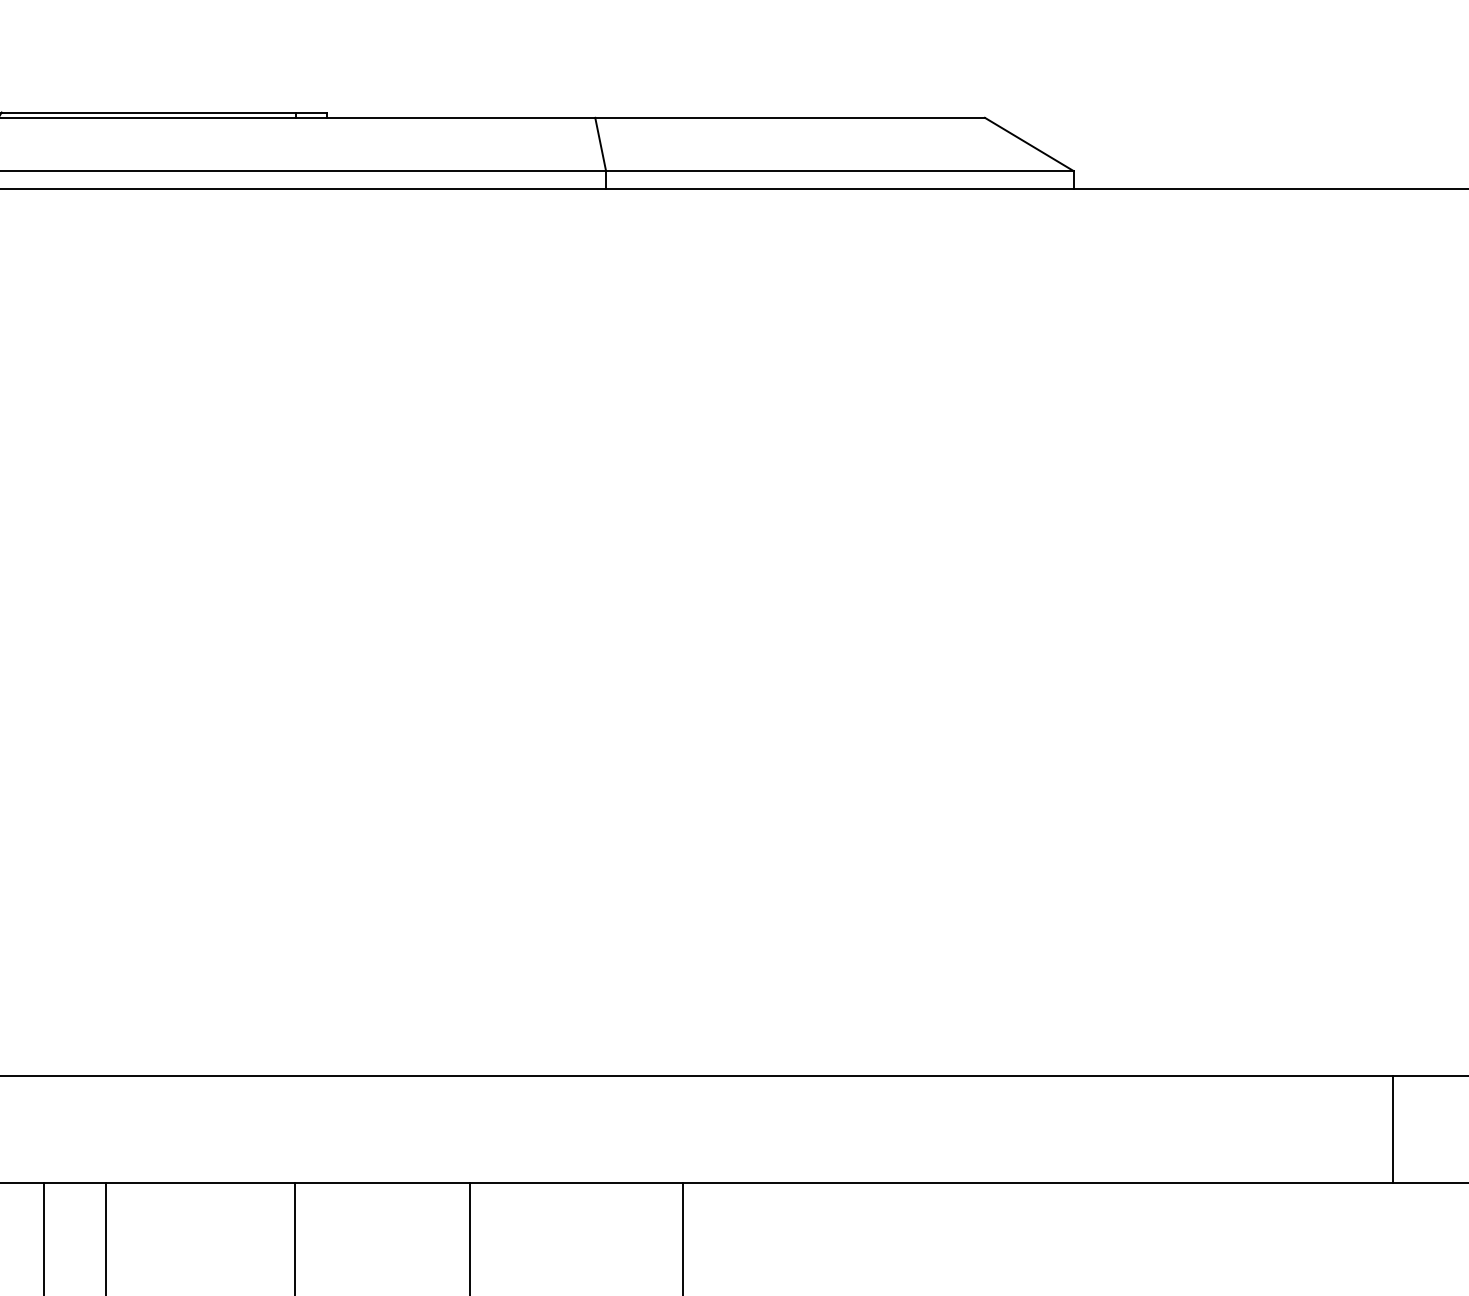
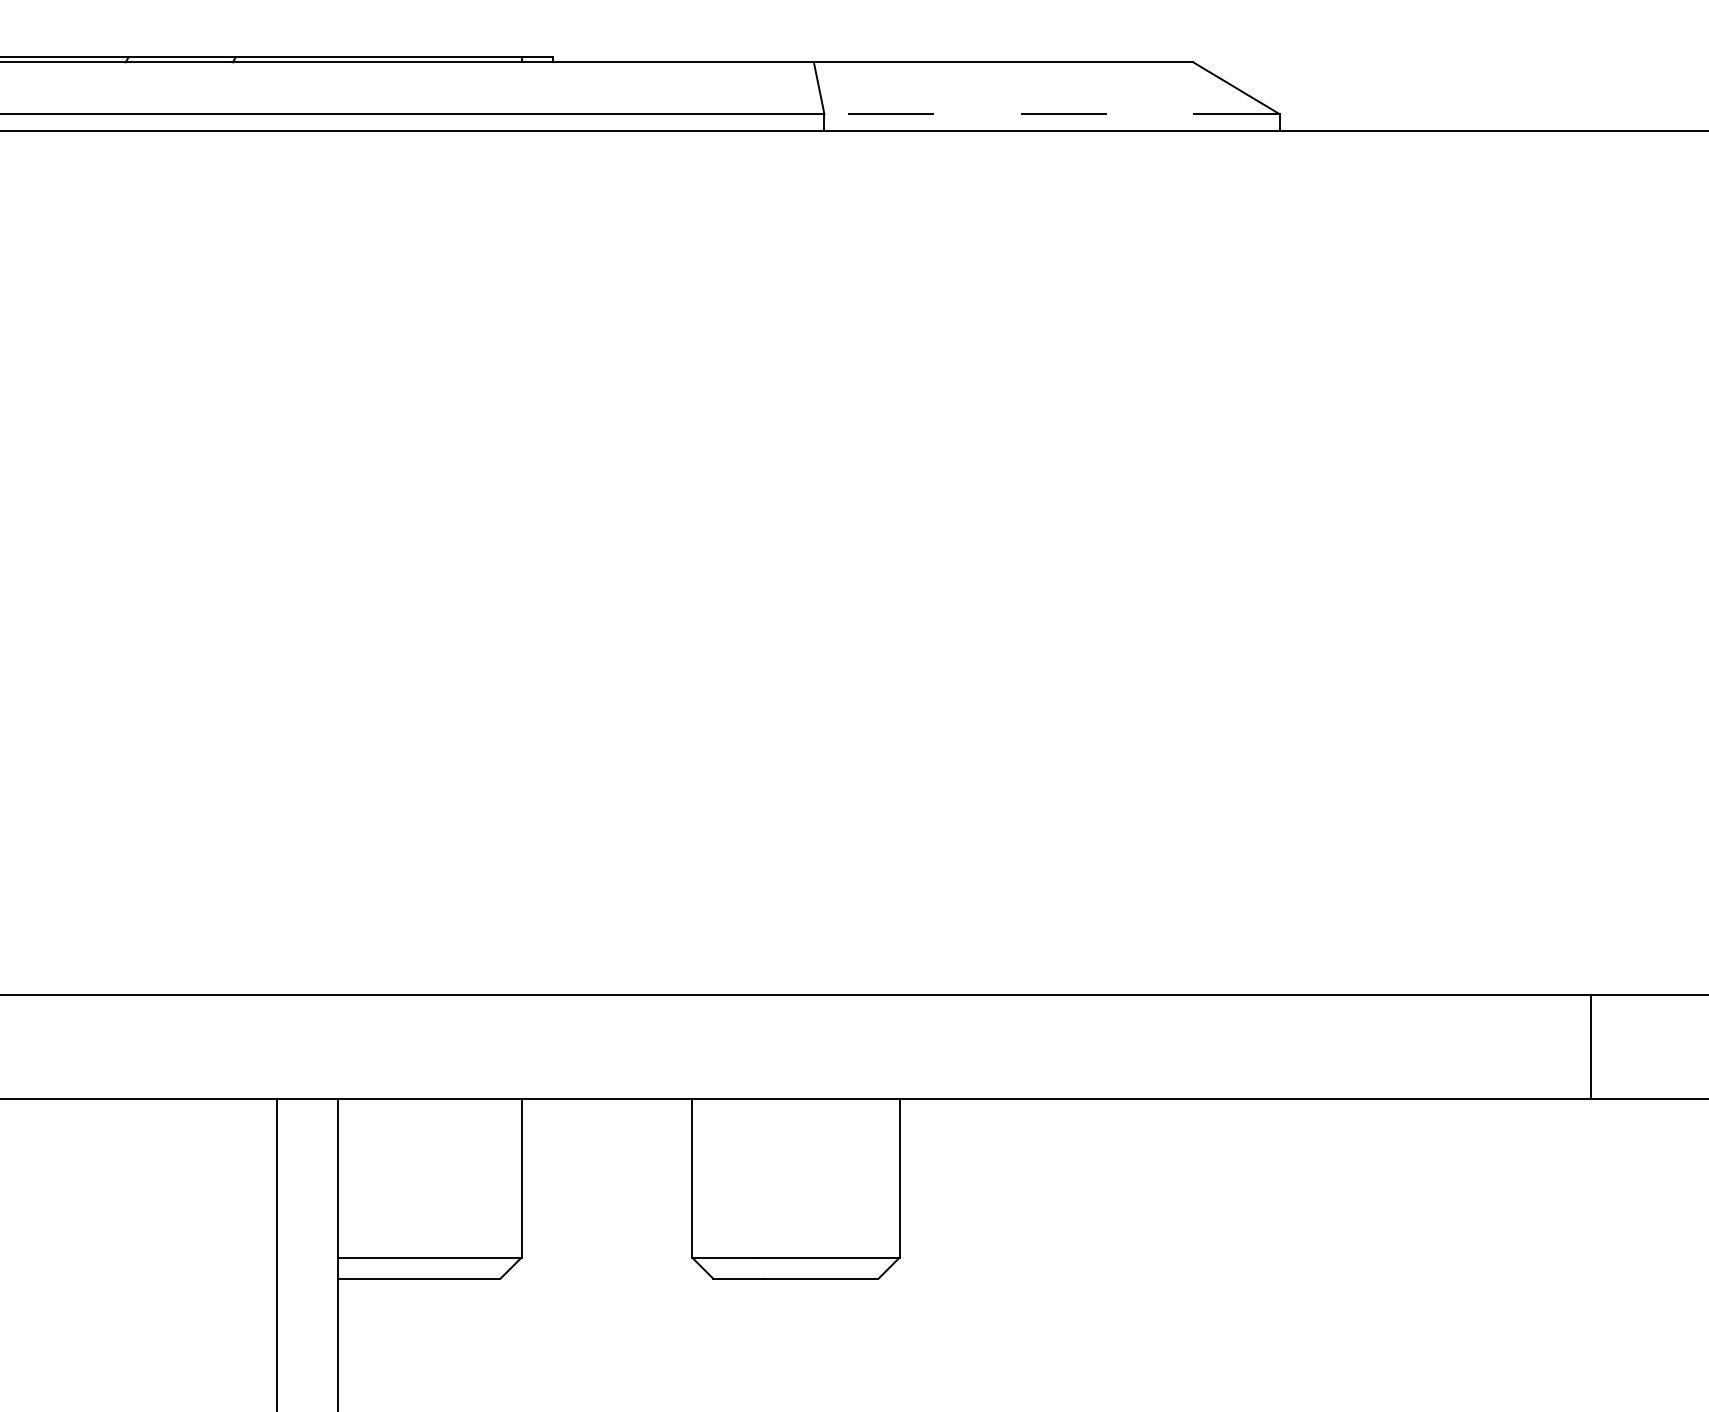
line: (840, 171) -> (1052, 114), solid -> dashed

